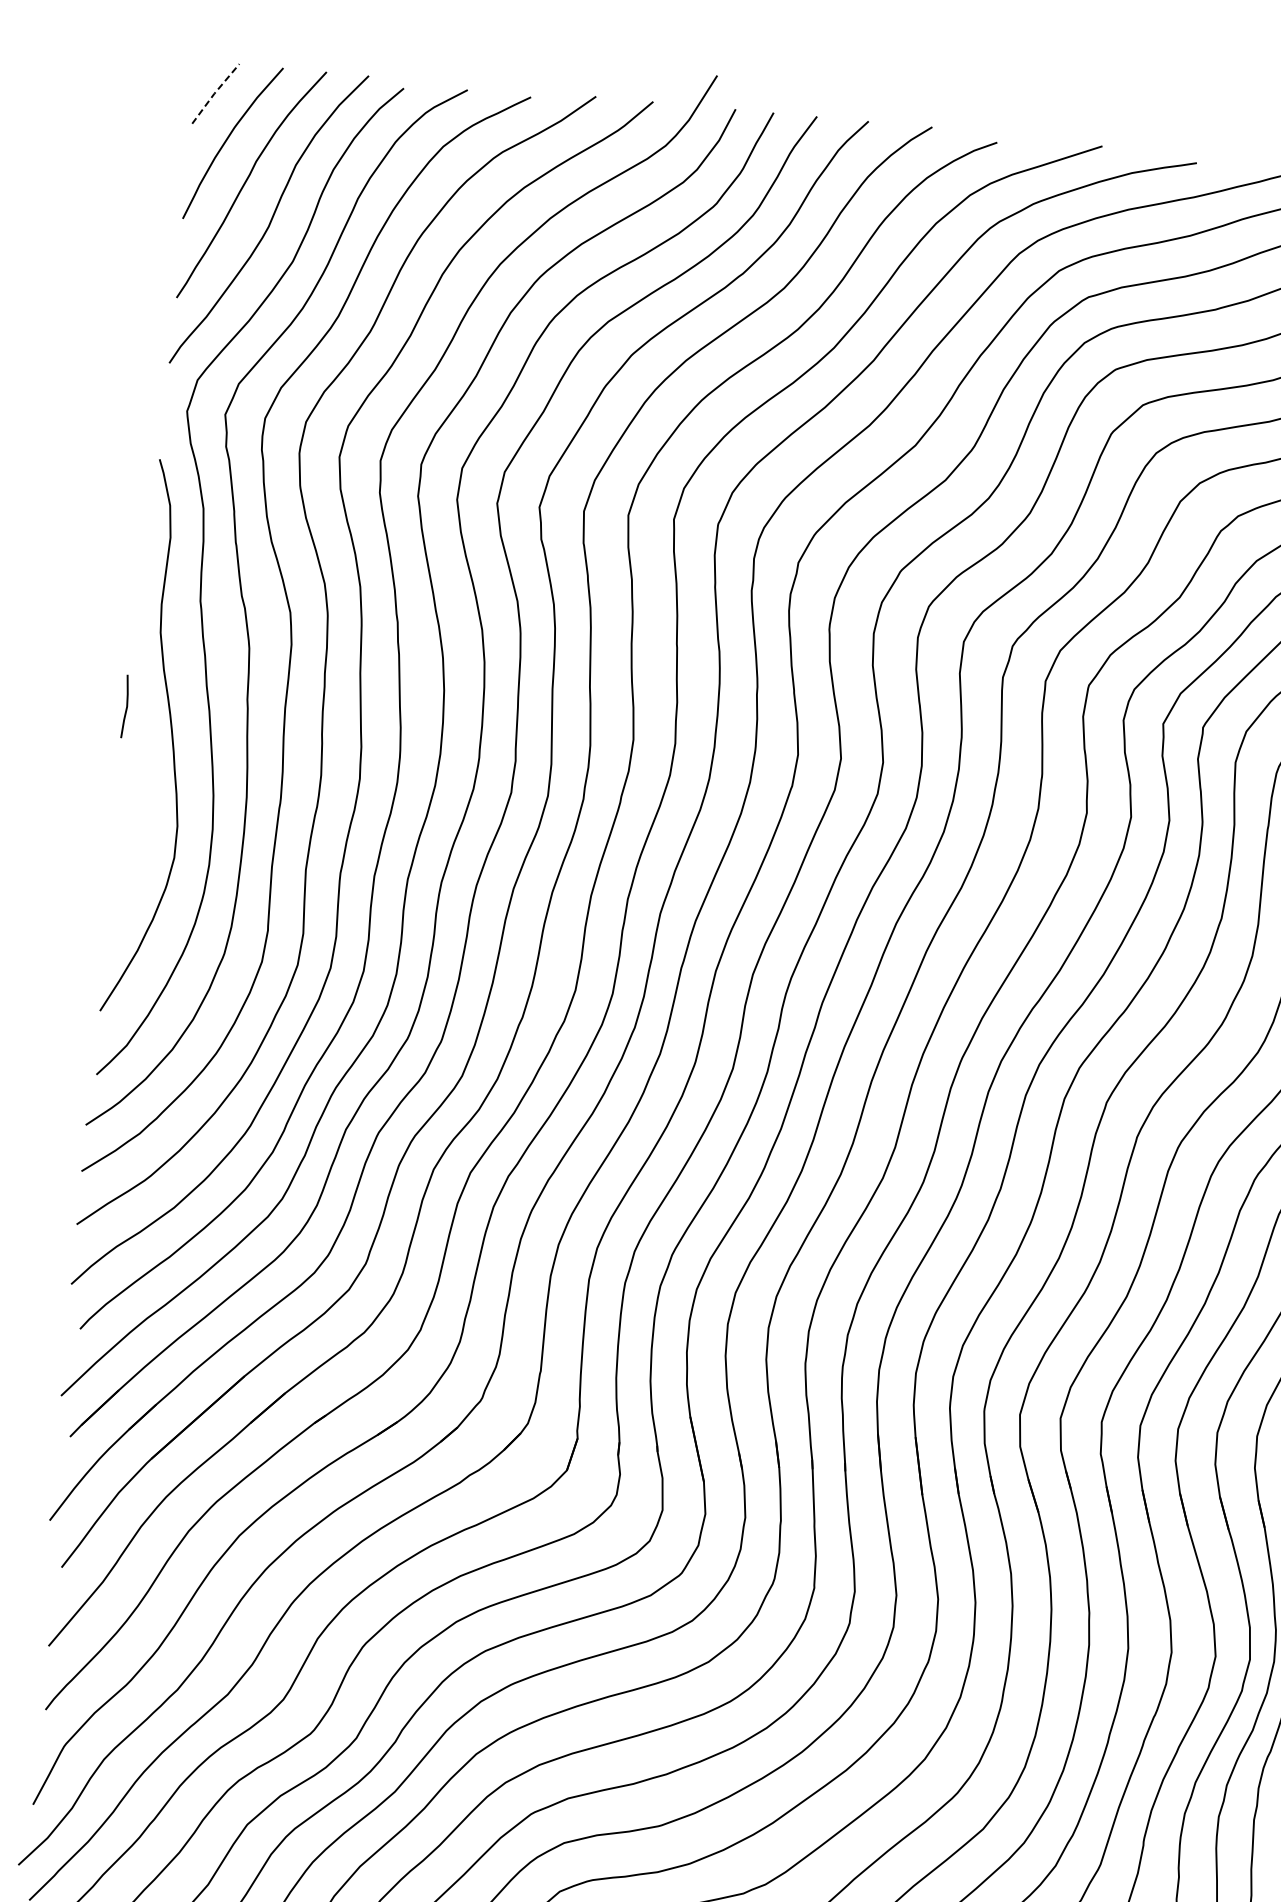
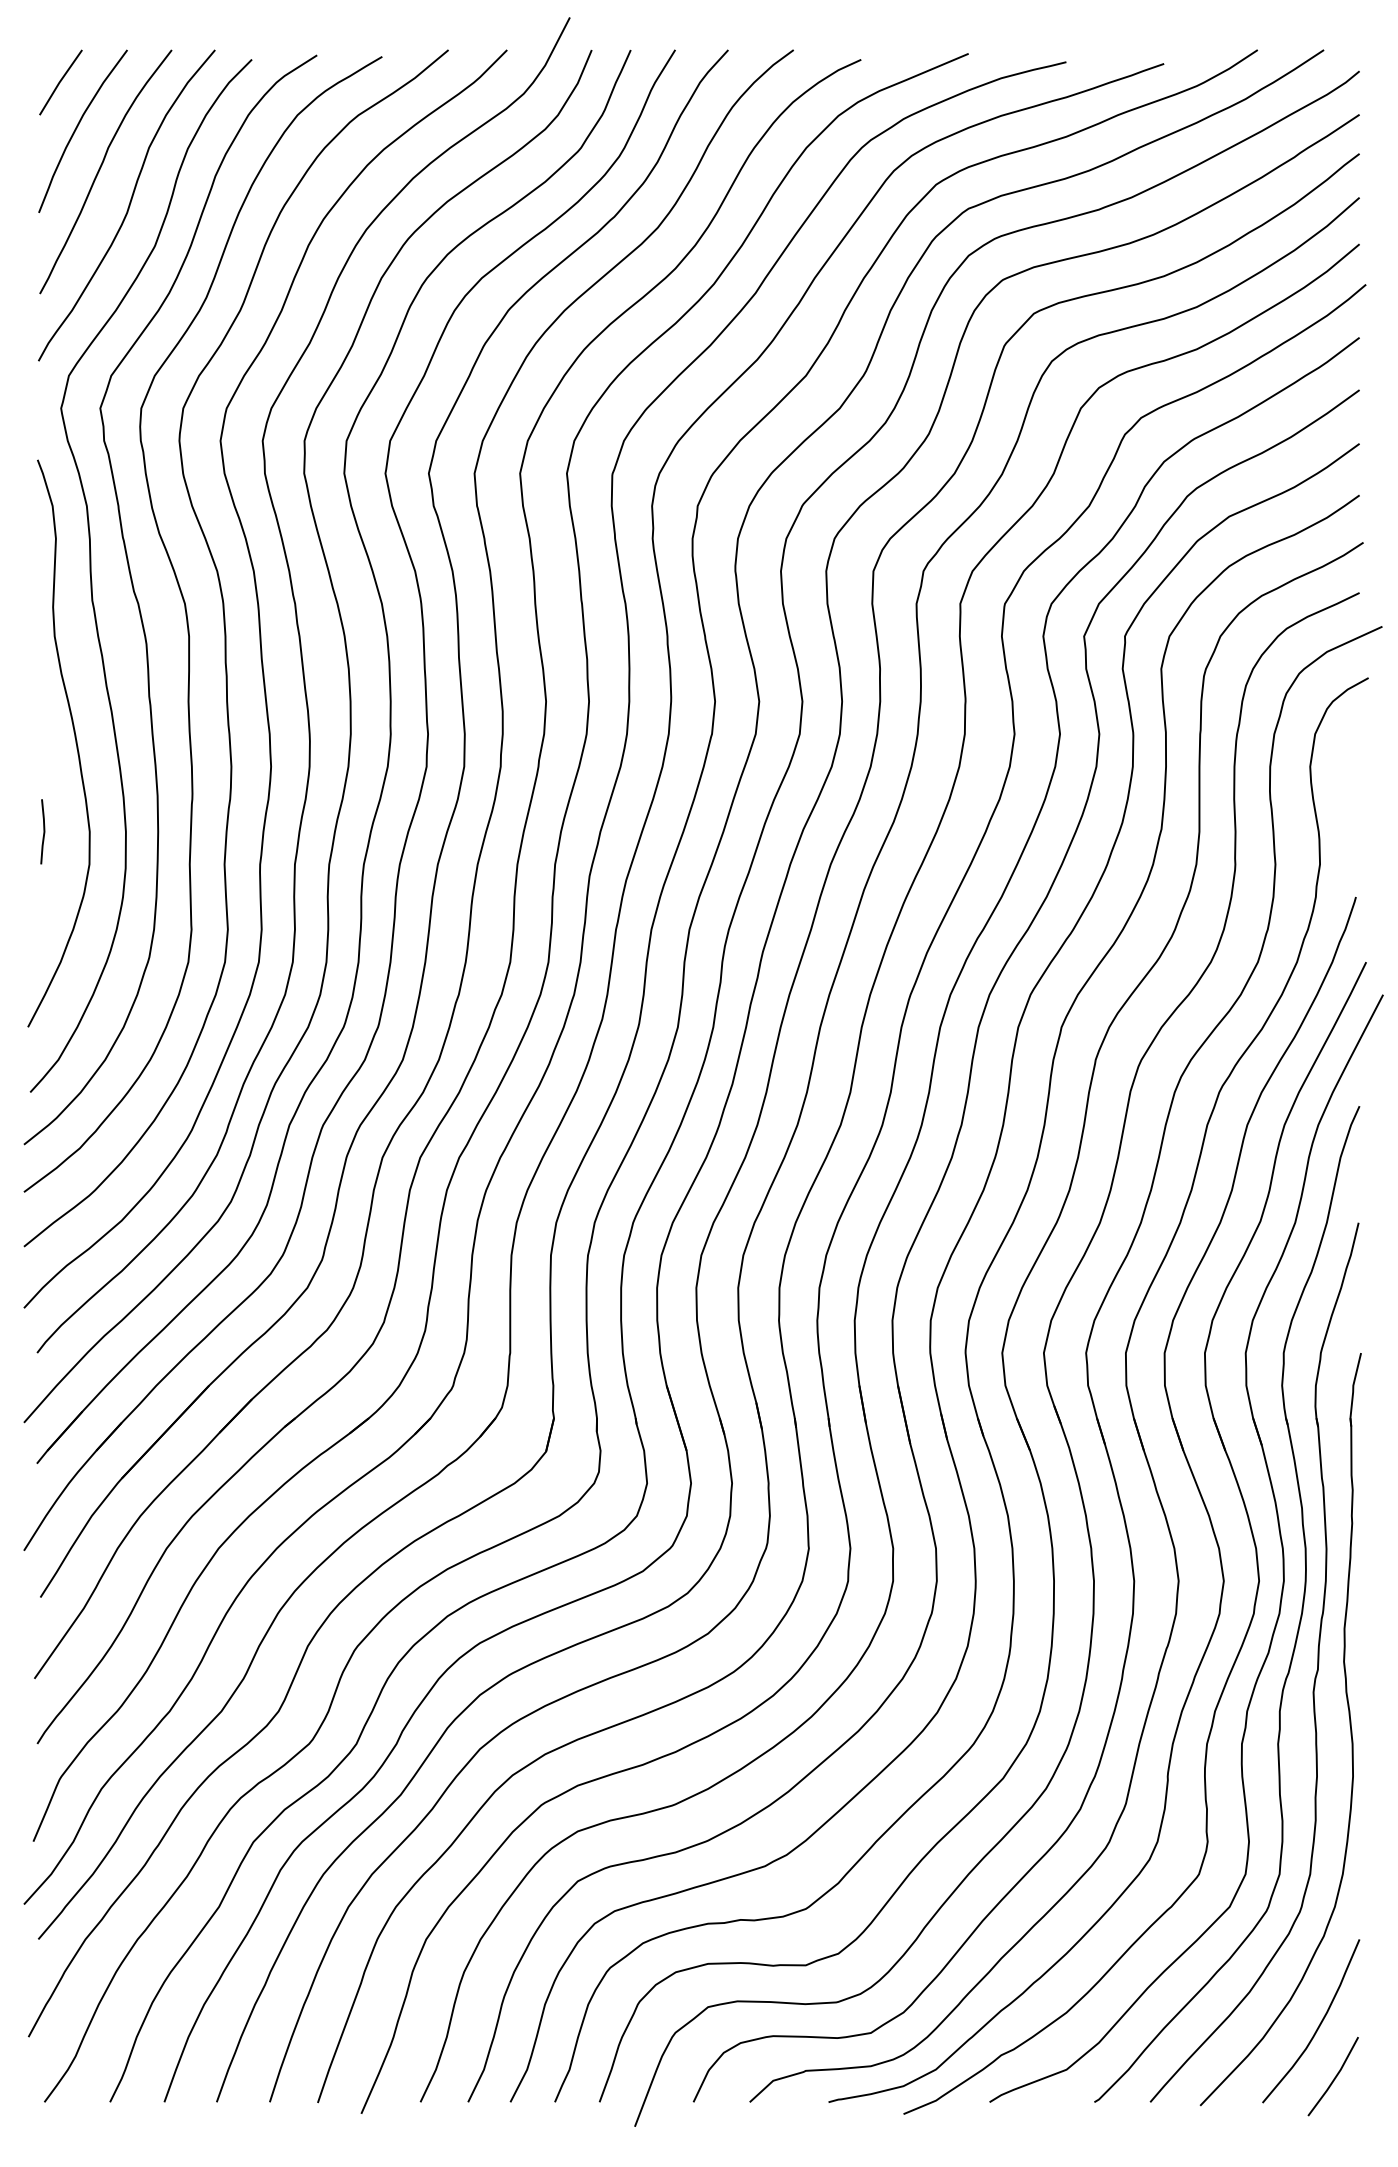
line: (214, 93) -> (59, 82), dashed -> solid
line: (126, 706) -> (43, 831), moved

